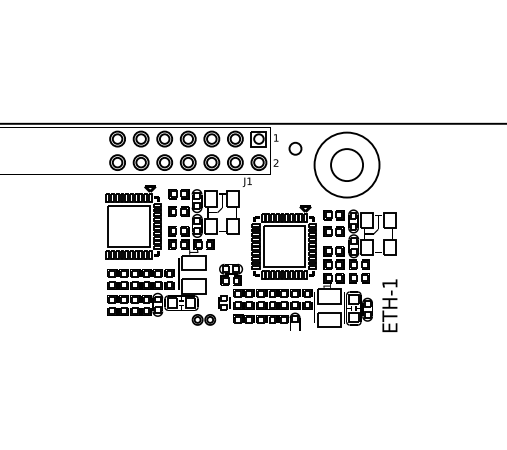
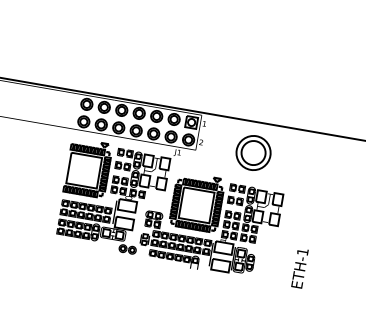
circle: (295, 148) -> (217, 134), removed
circle: (346, 164) -> (253, 152), size x0.7
text: (193, 251) -> (128, 197), 1 -> 0
text: (389, 305) -> (299, 268), moved

